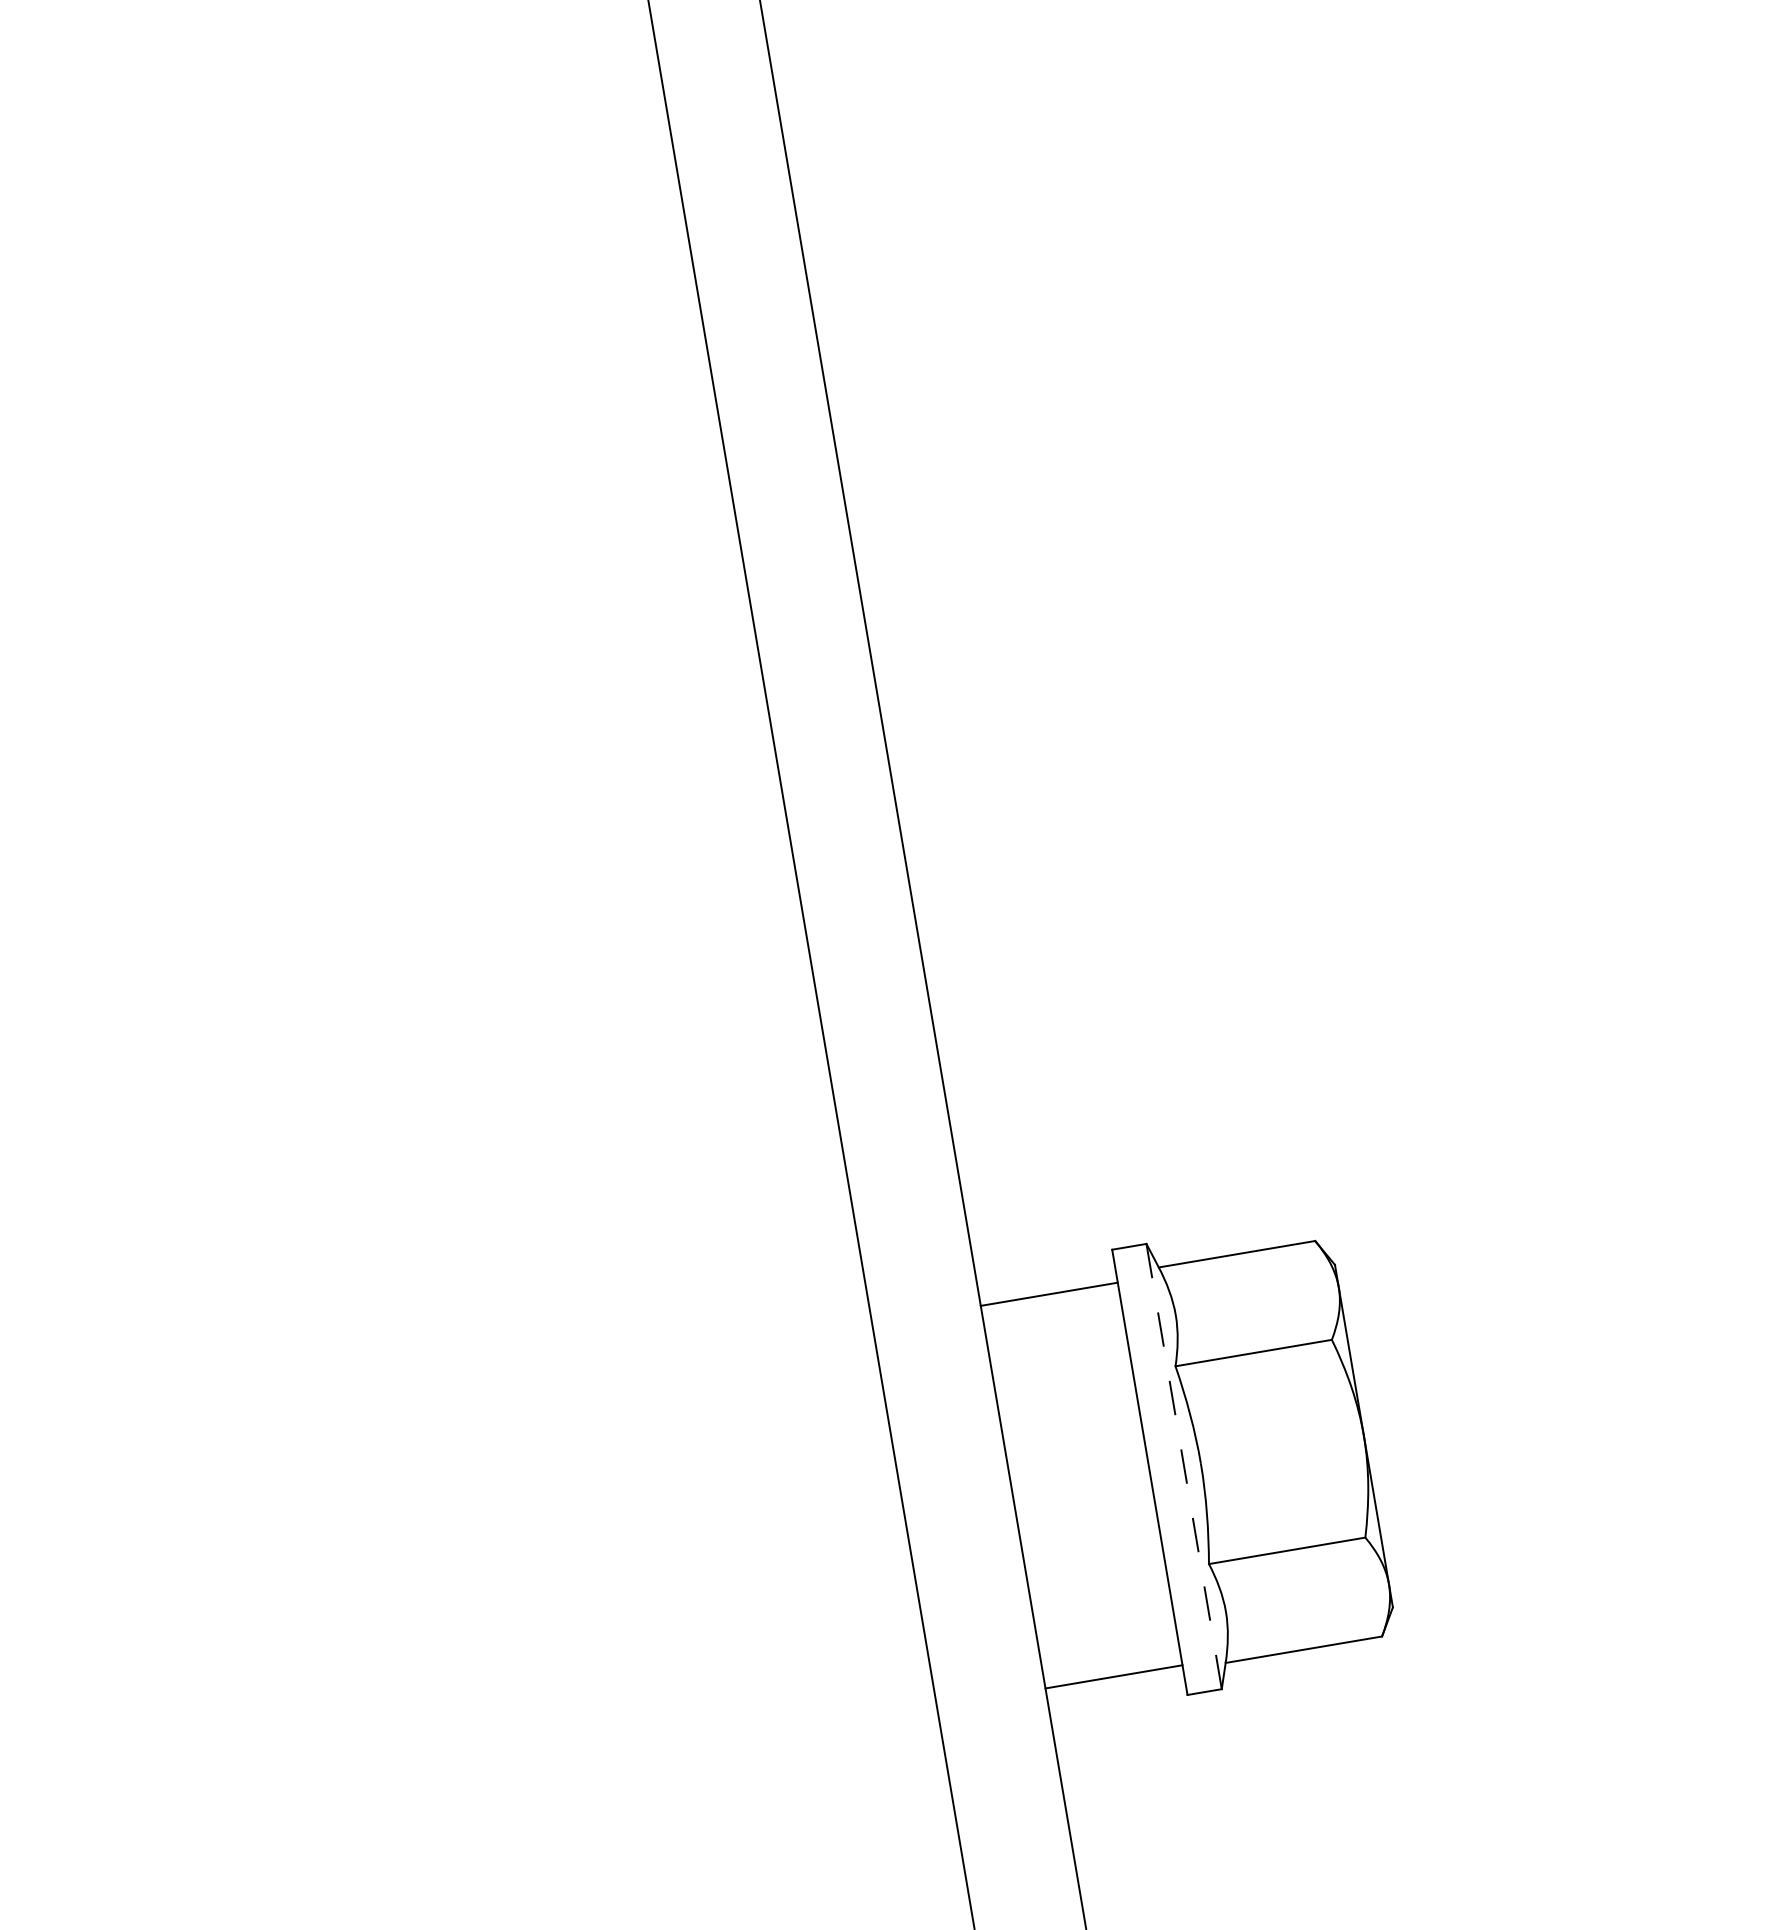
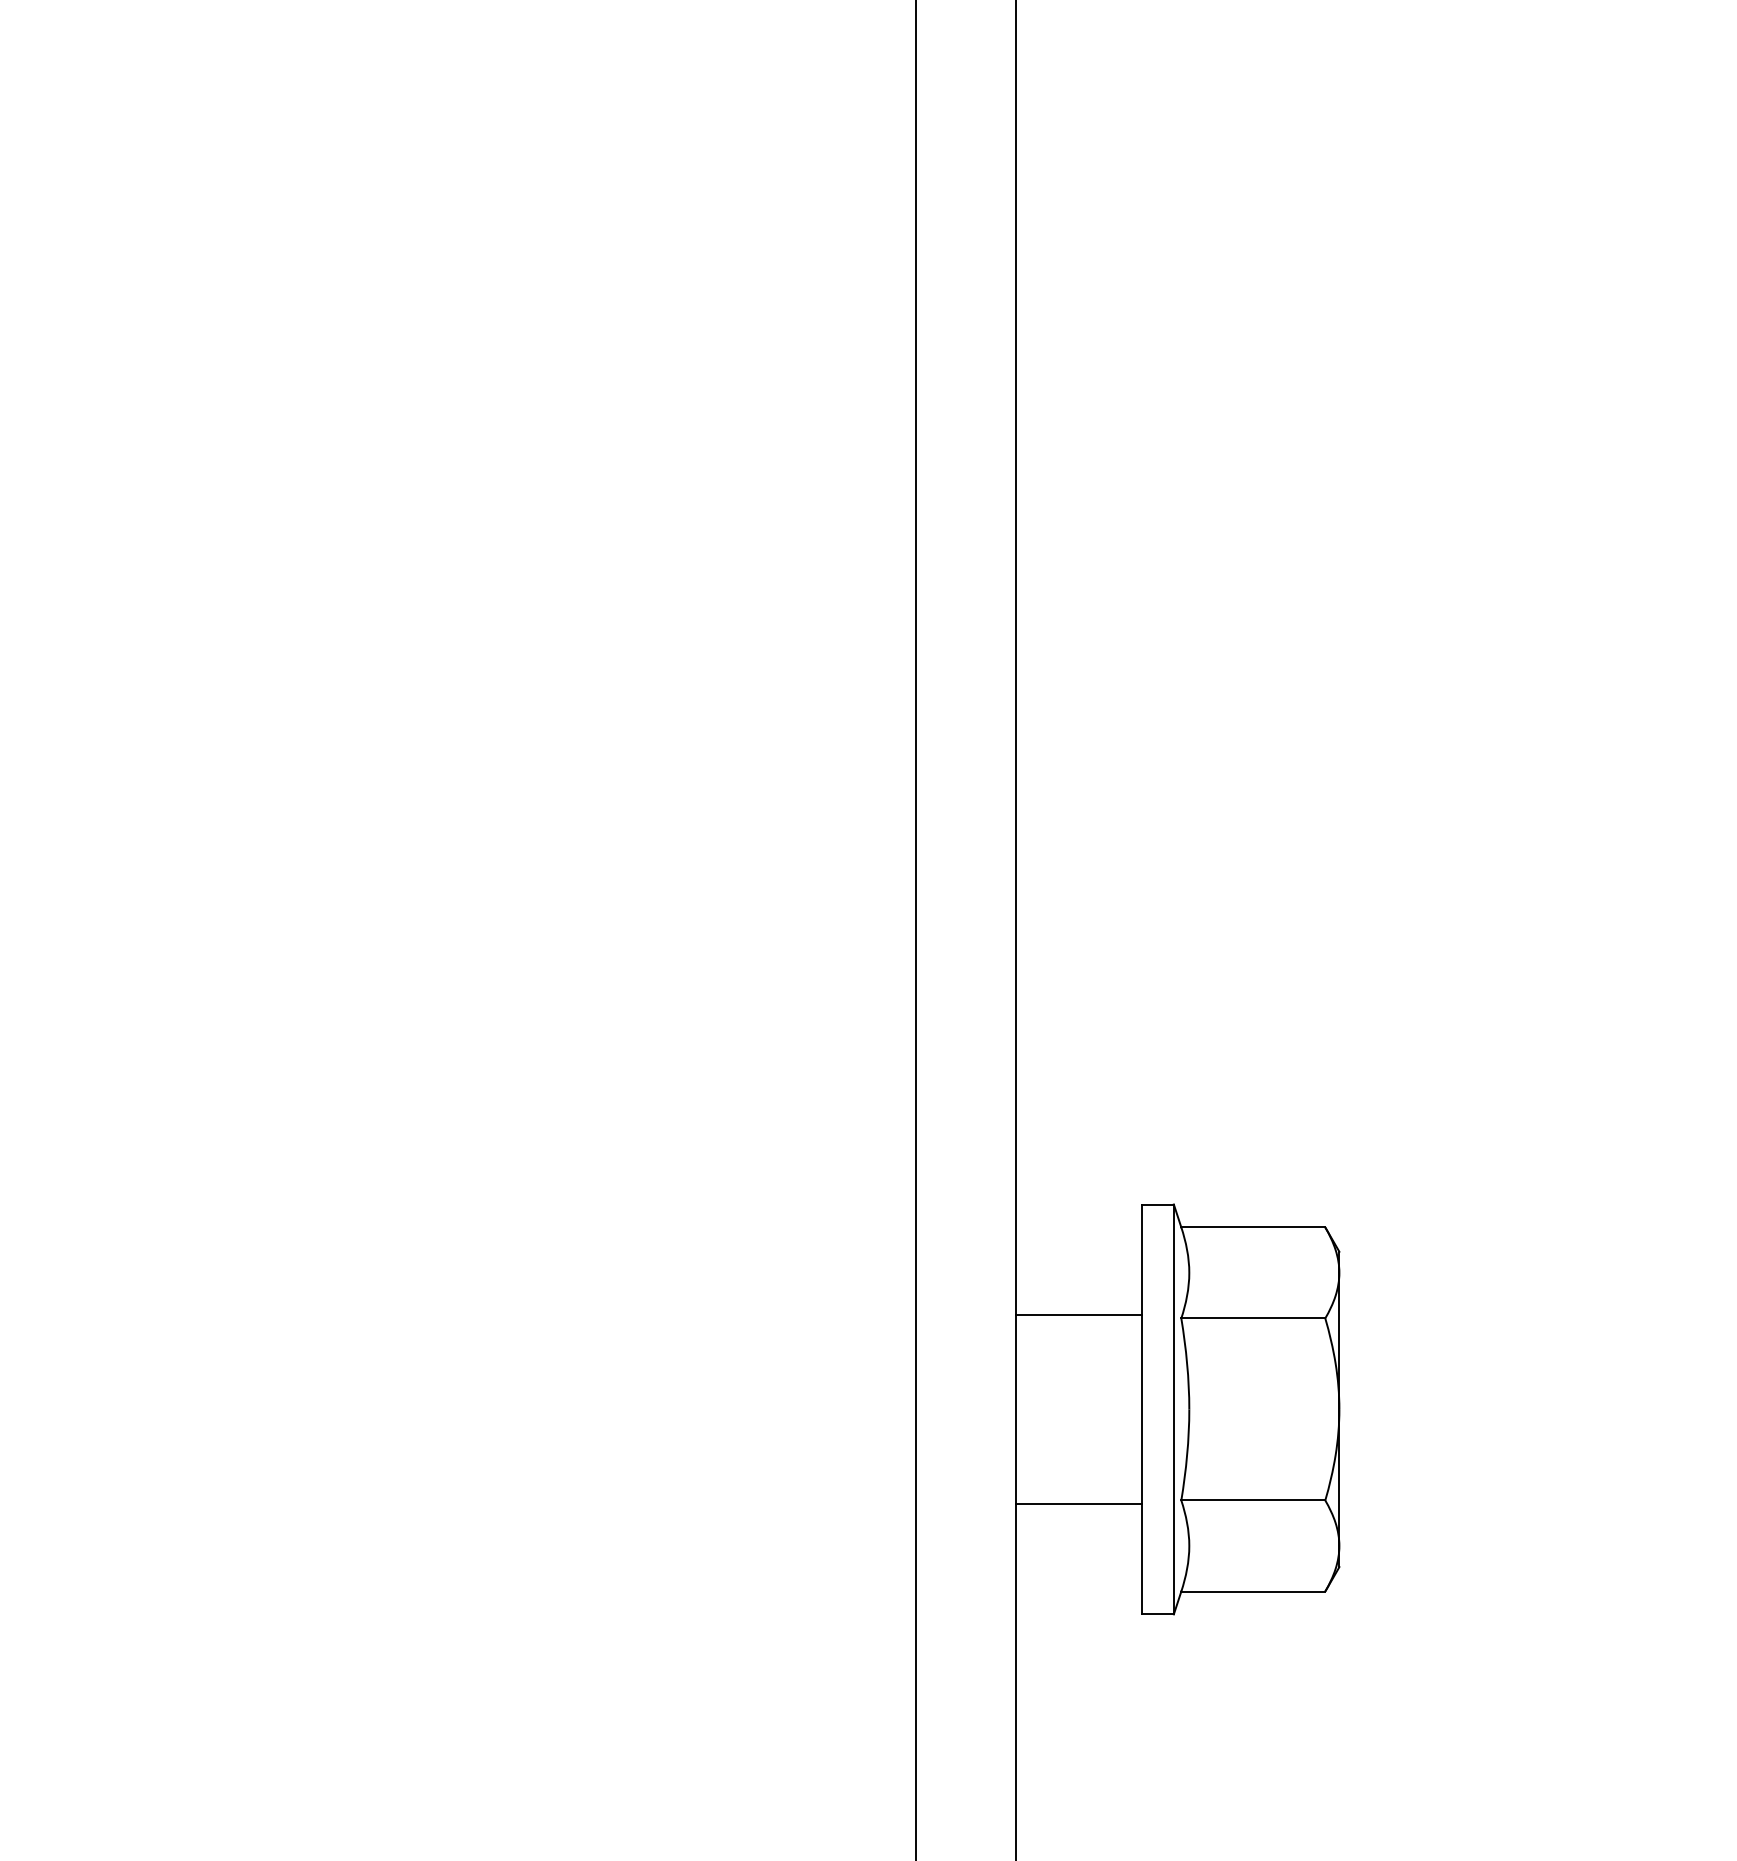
line: (1049, 1293) -> (1079, 1314), moved
line: (1183, 1466) -> (1173, 1409), dashed -> solid
line: (1114, 1677) -> (1079, 1504), moved

